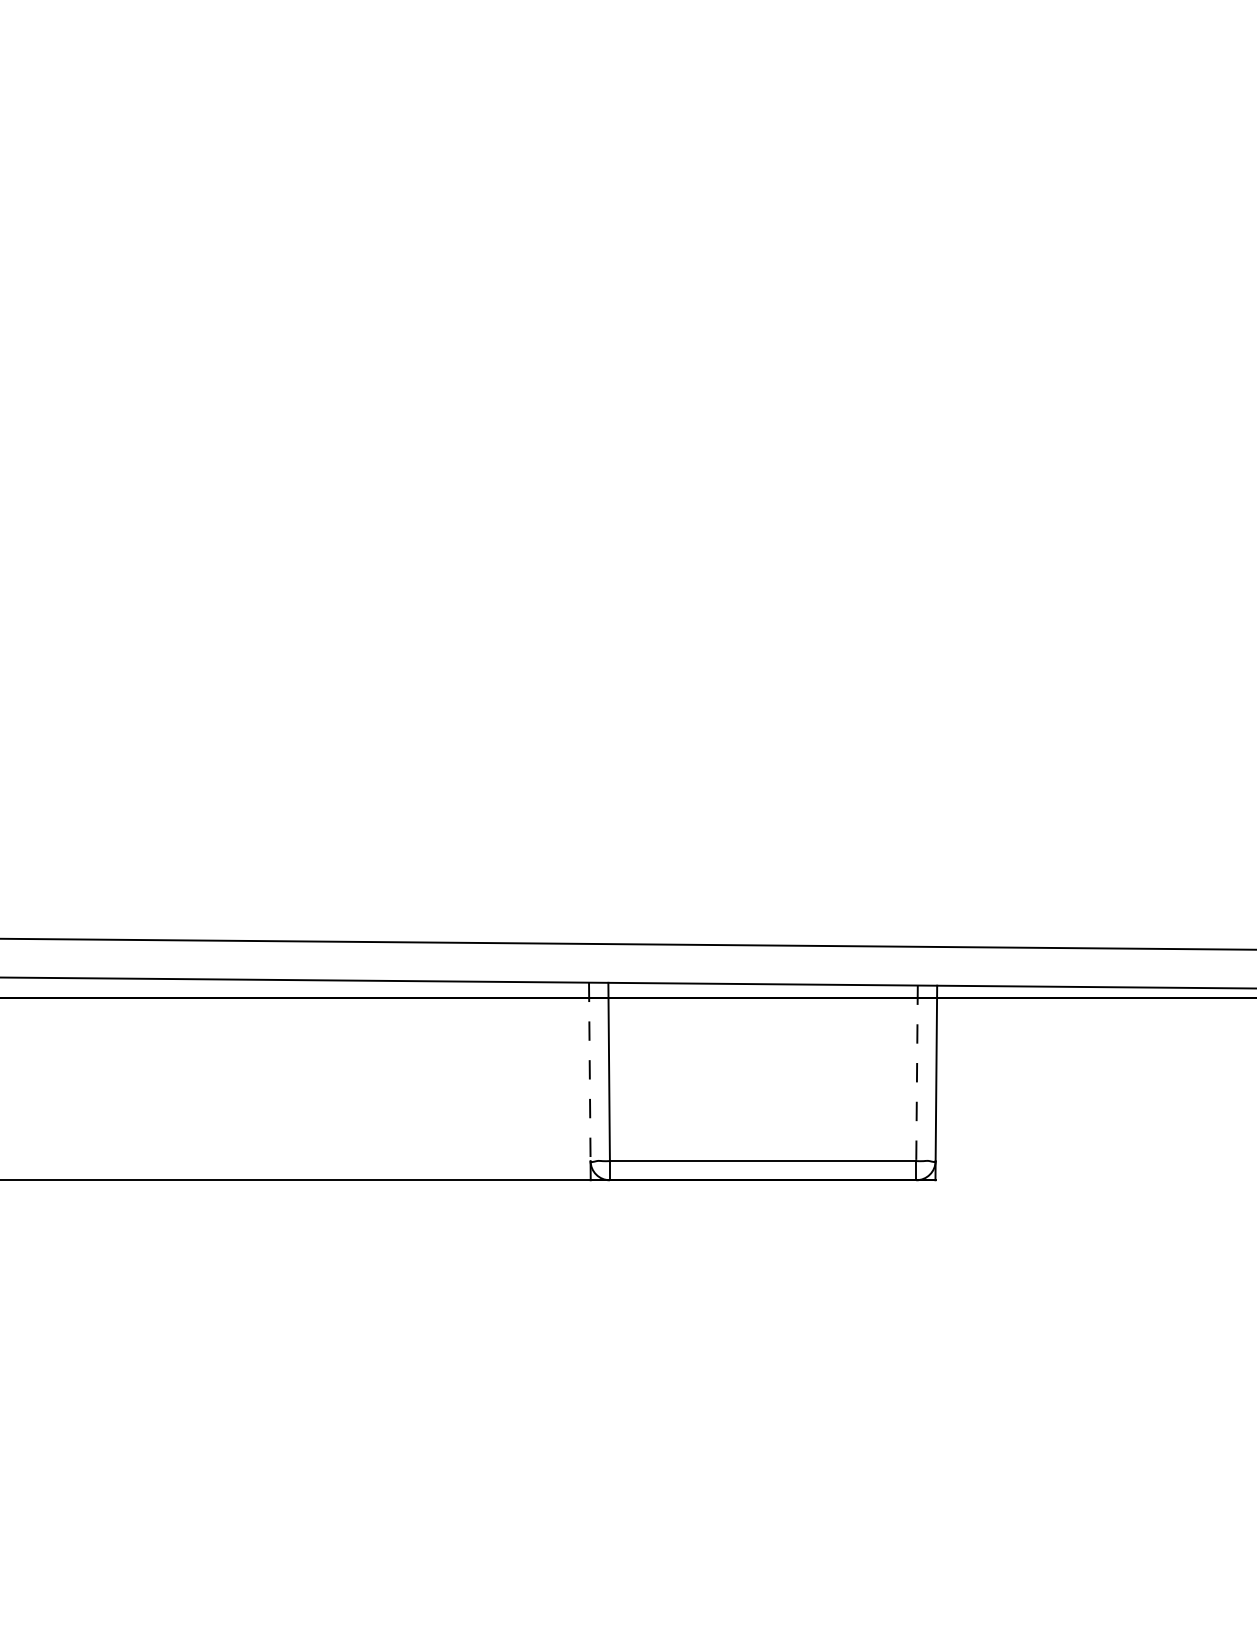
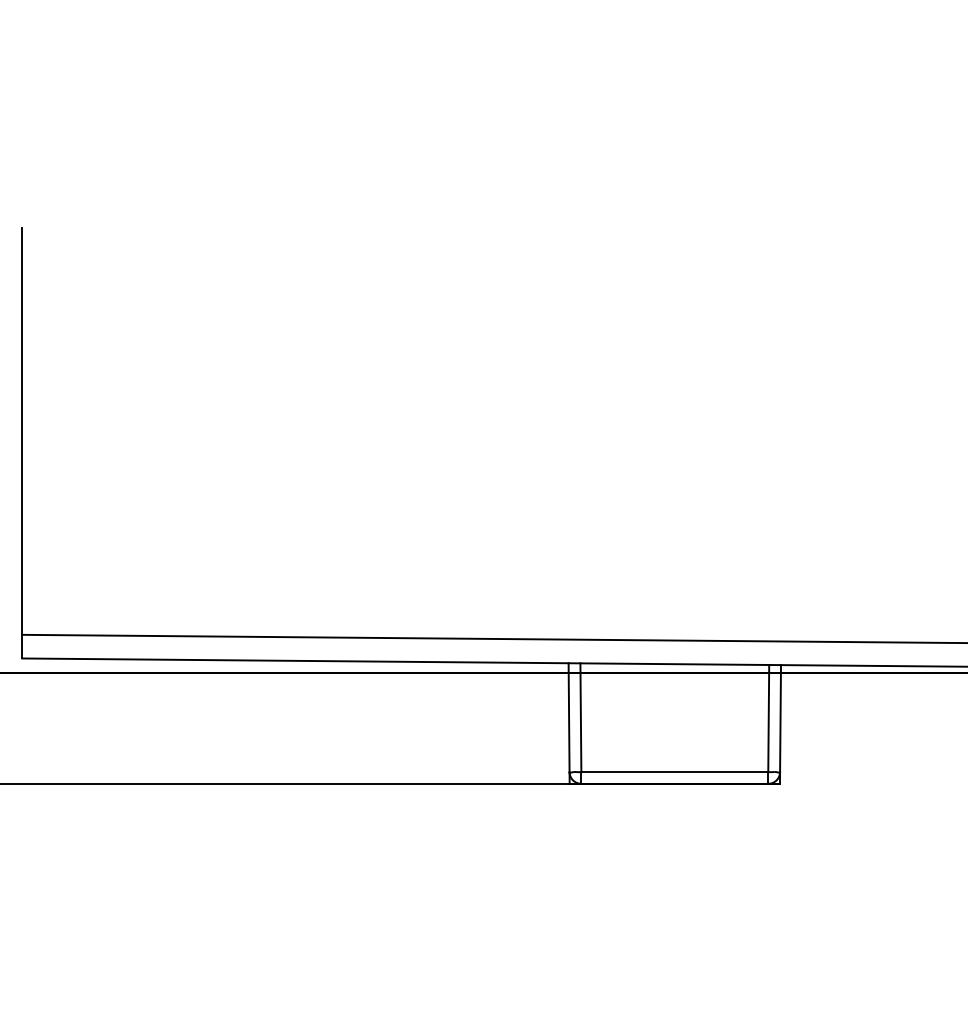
line: (590, 1073) -> (569, 718), dashed -> solid
line: (916, 1073) -> (768, 718), dashed -> solid

